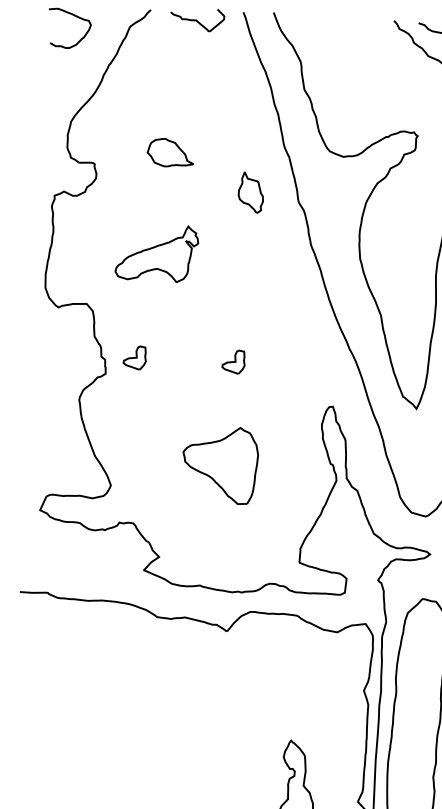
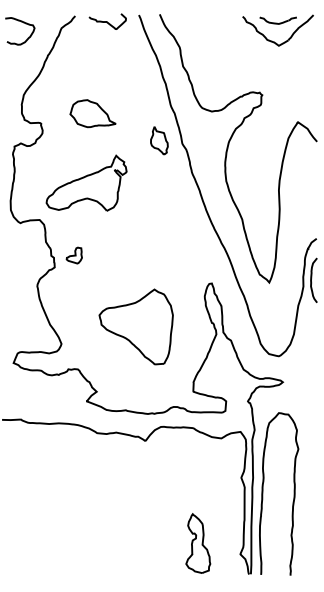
part: (169, 152) -> (92, 113), size x1.43
part: (251, 192) -> (159, 140), moved
part: (156, 252) -> (86, 182), size x1.43
part: (232, 361) -> (141, 255), removed
part: (219, 464) -> (135, 326), size x1.43

